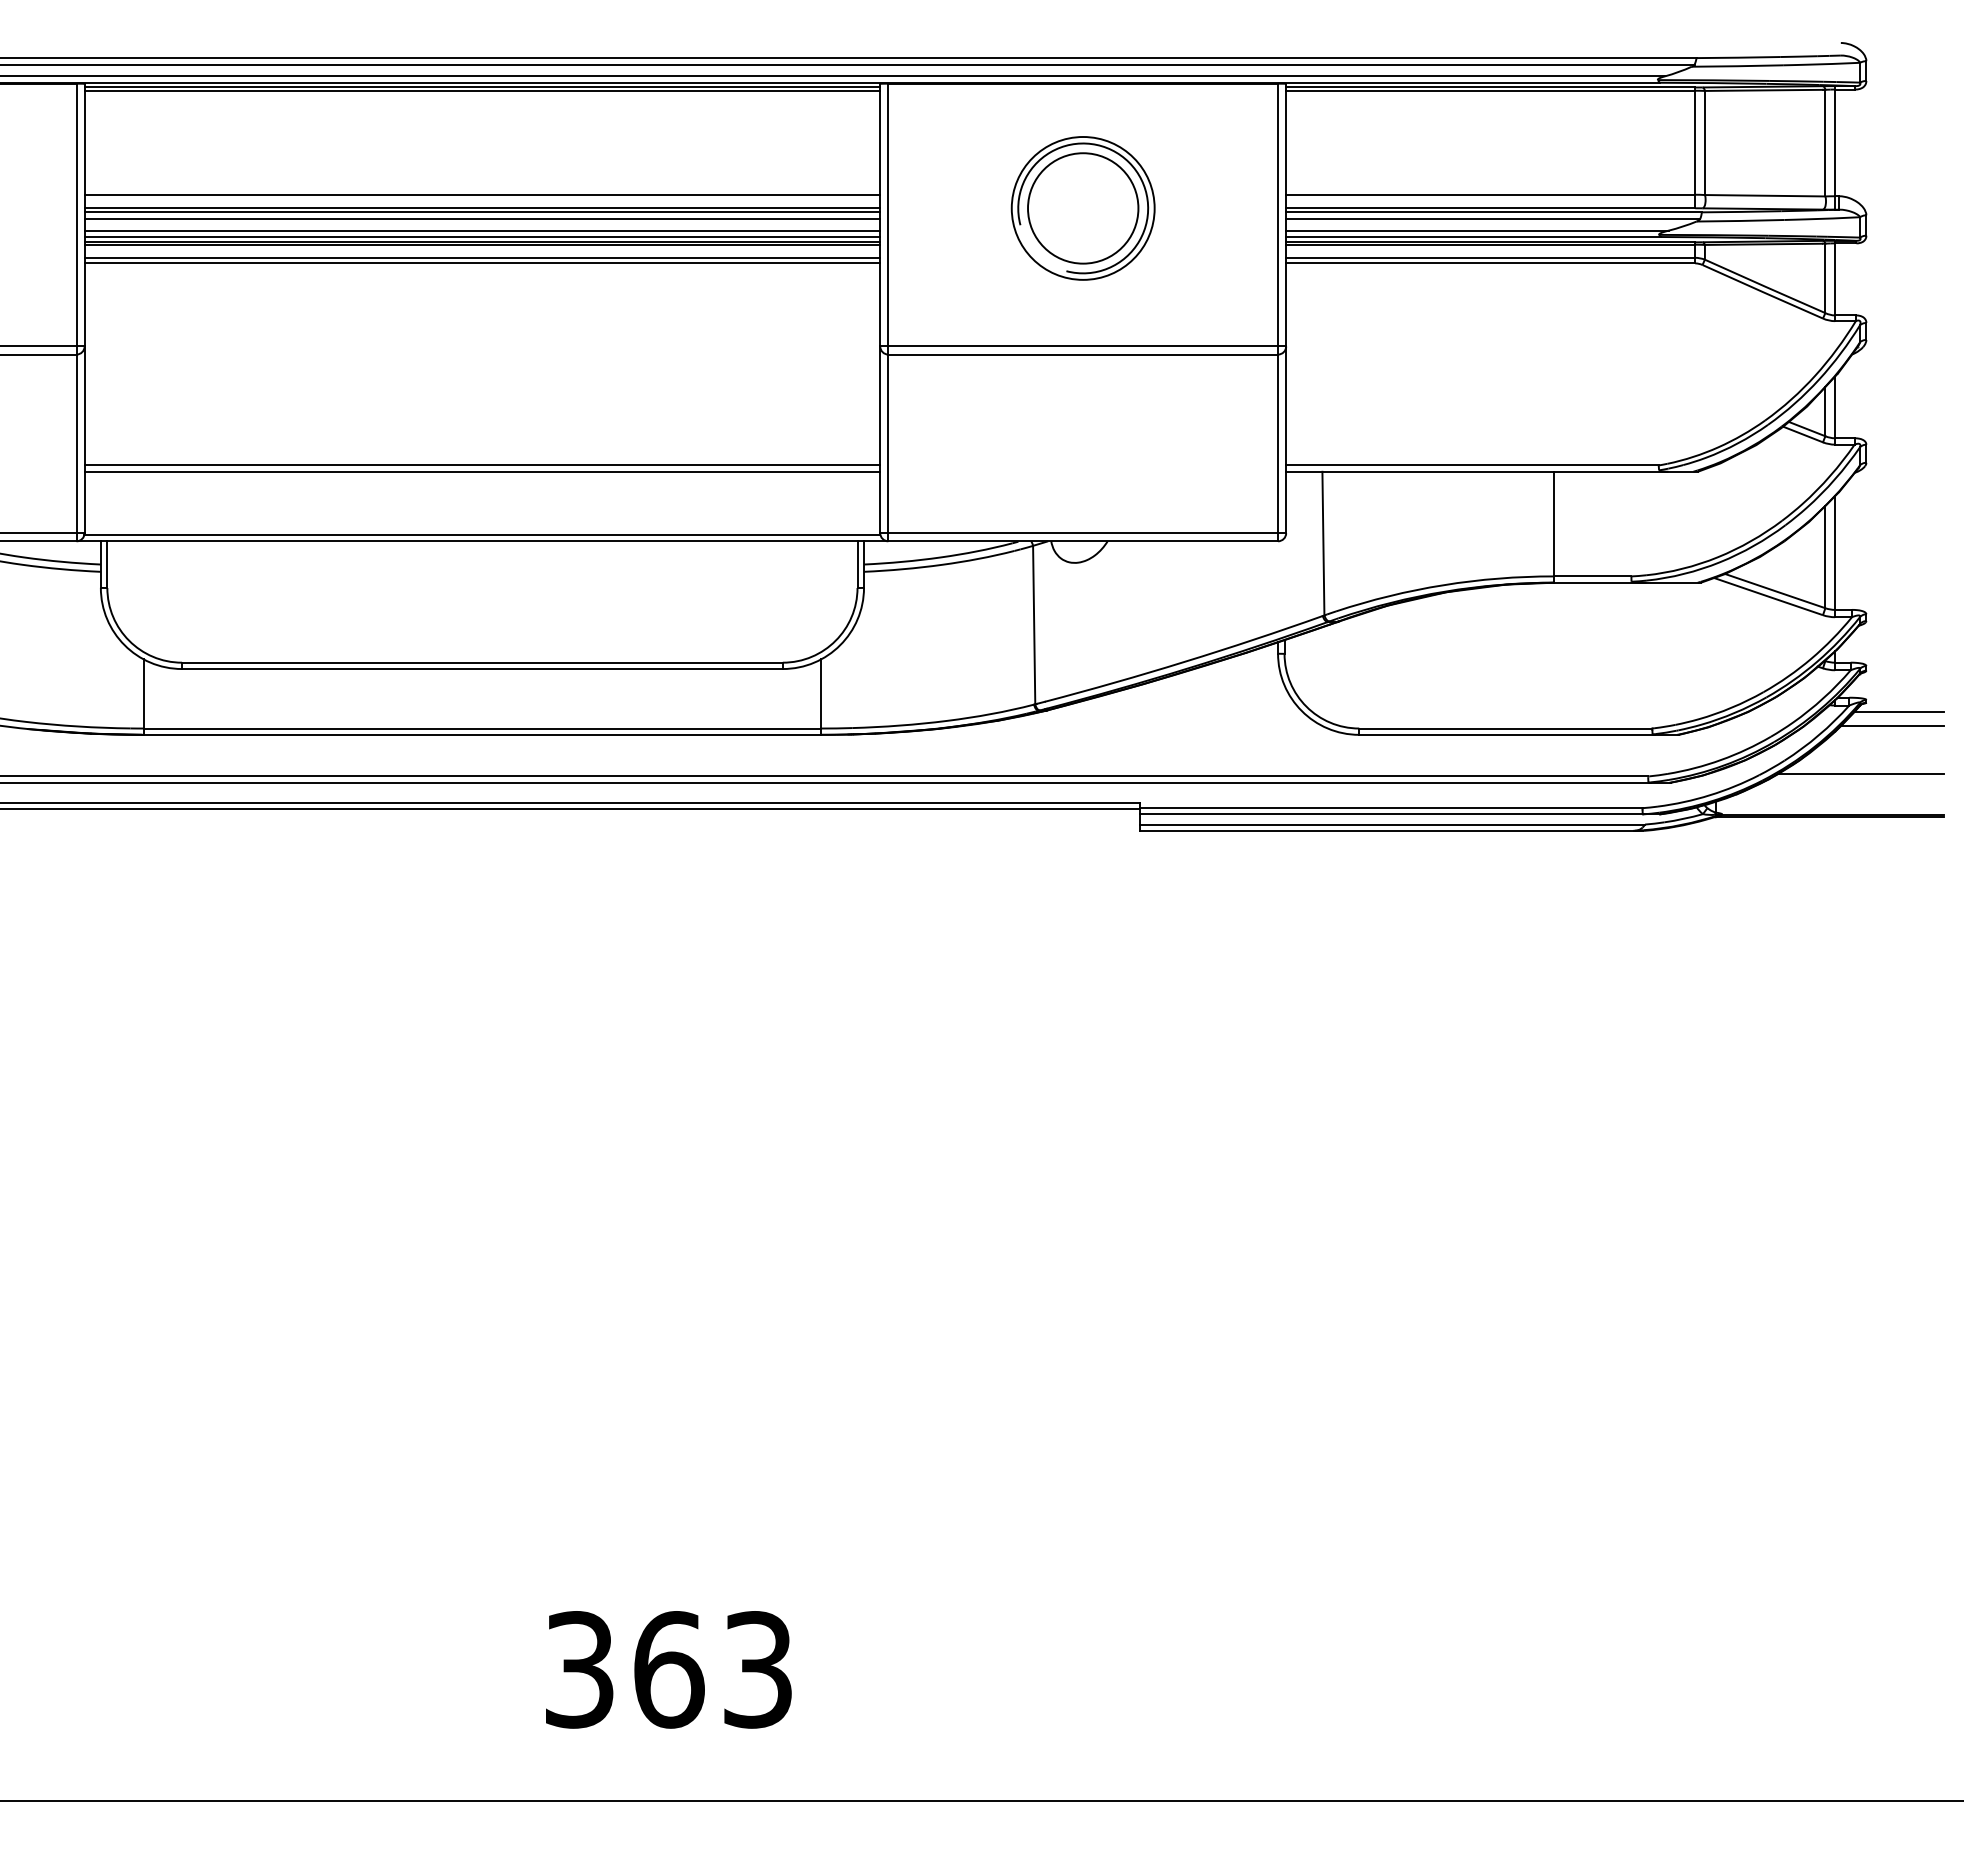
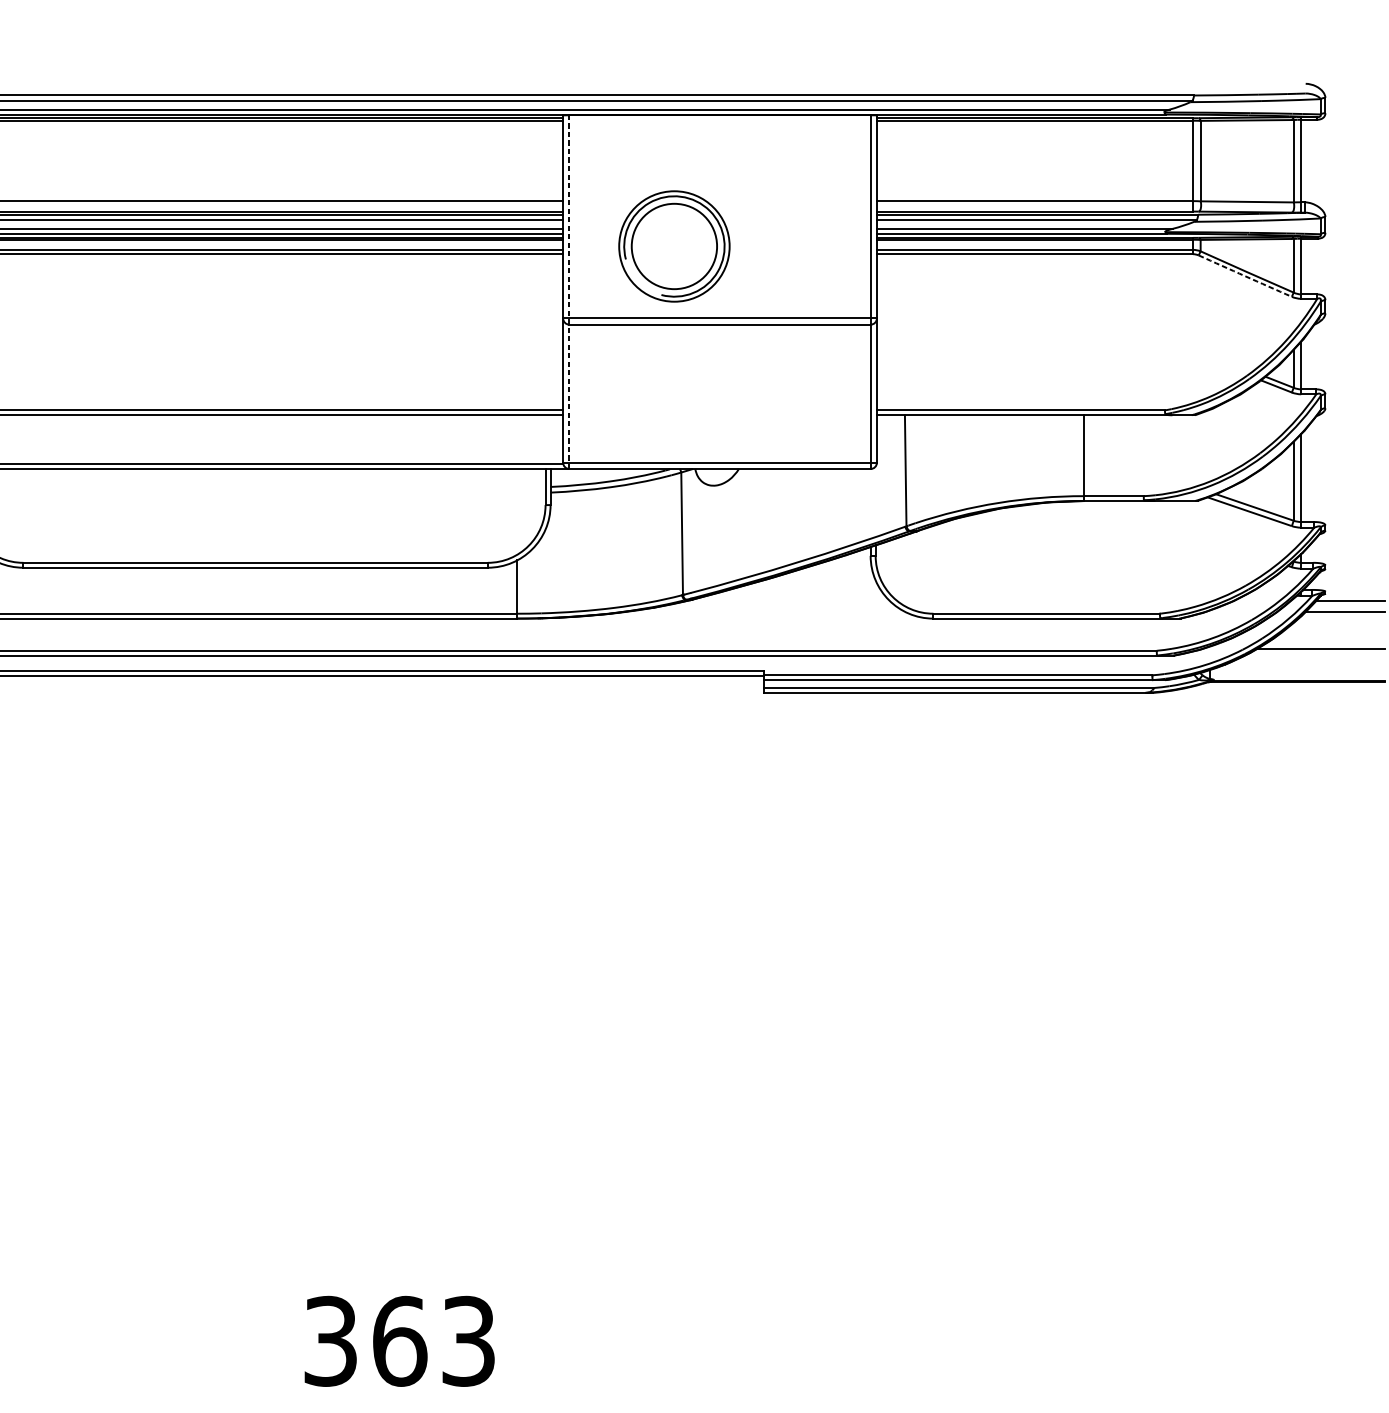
part: (1082, 208) -> (673, 246), moved
arc: (1762, 291) -> (1245, 275), solid -> dashed
line: (888, 312) -> (569, 292), solid -> dashed

